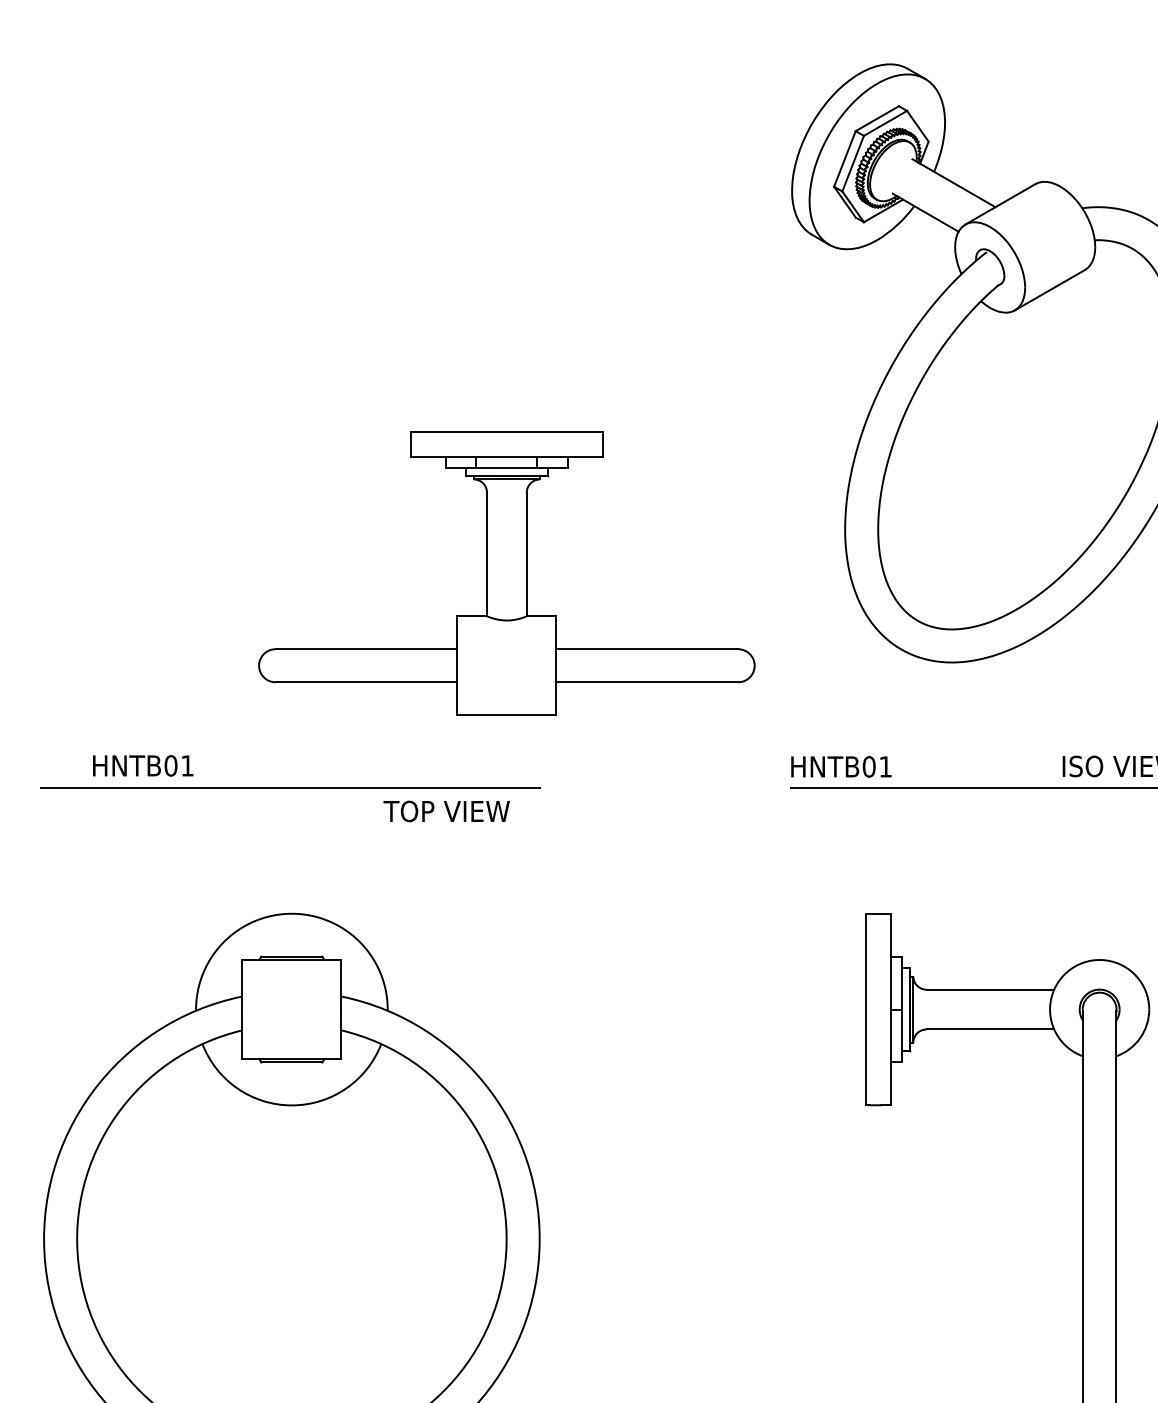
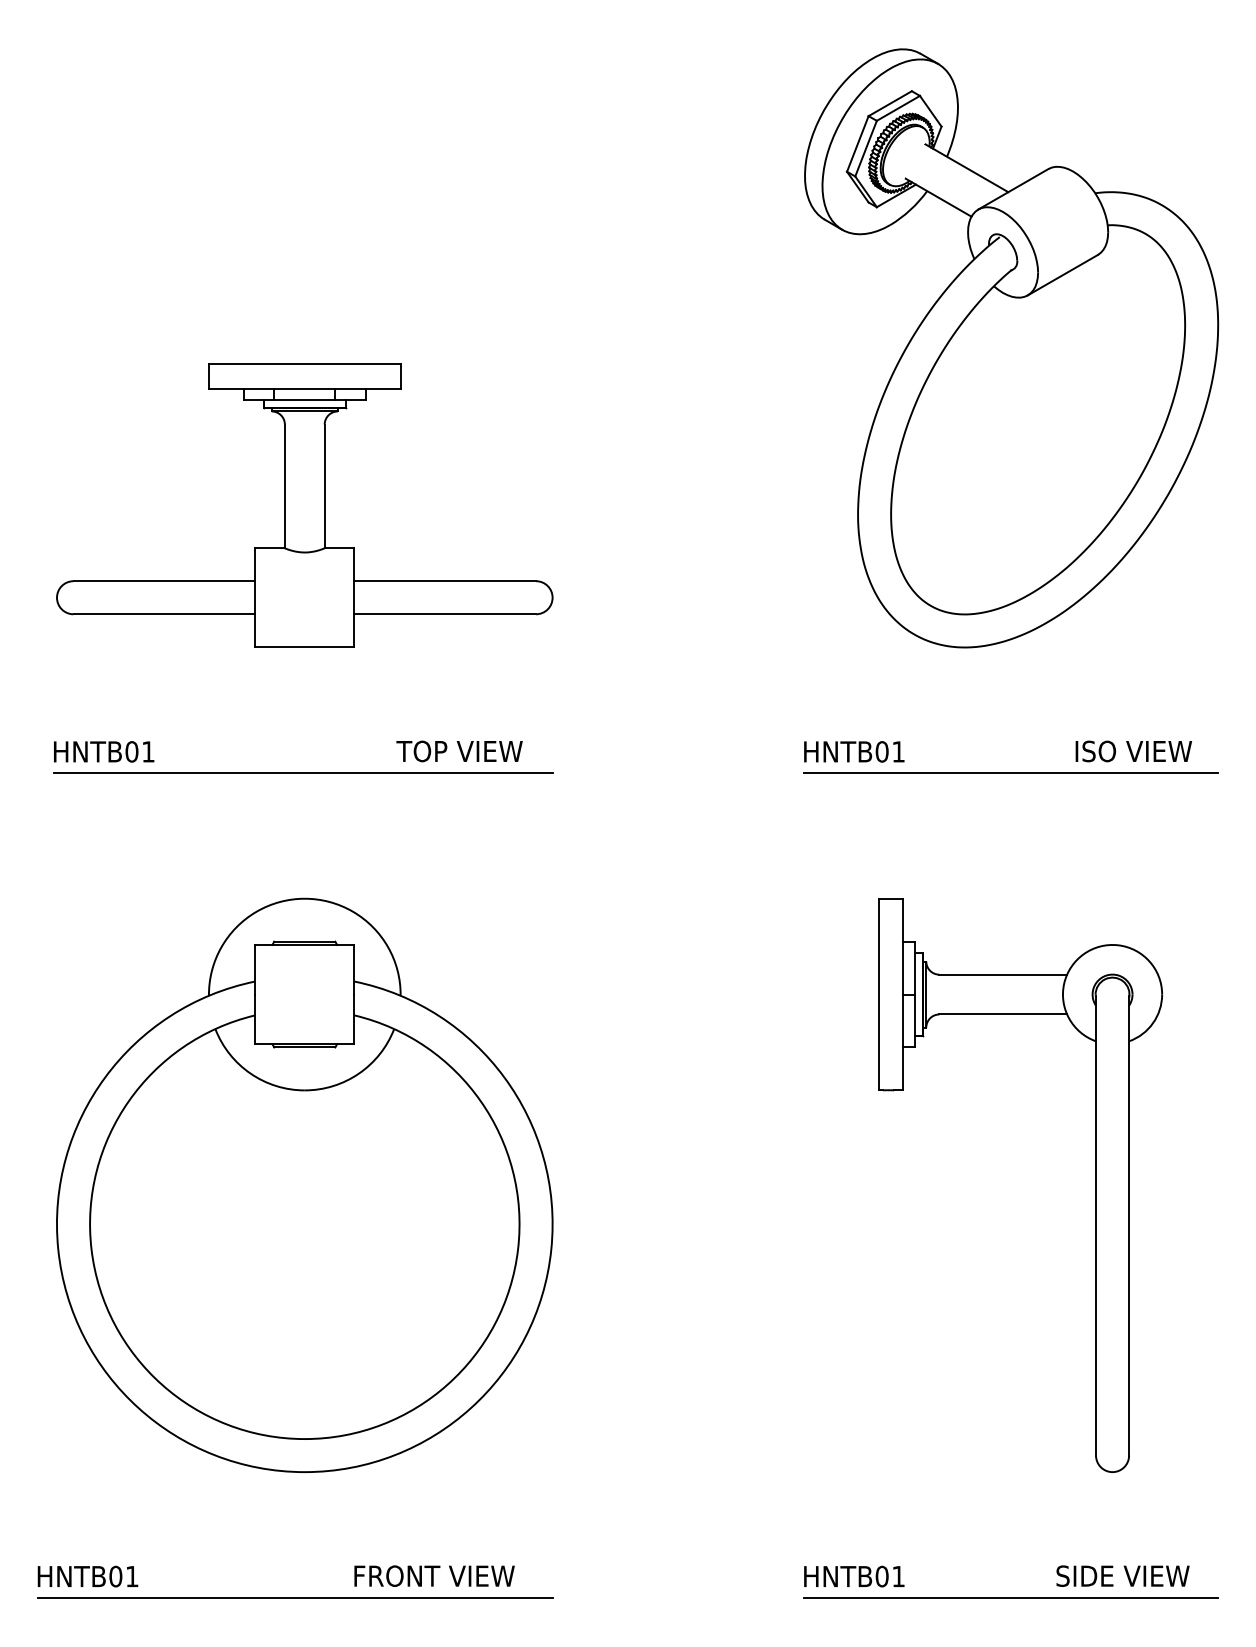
part: (506, 573) -> (304, 505), moved
text: (143, 765) -> (104, 751), moved
text: (446, 811) -> (459, 751), moved

